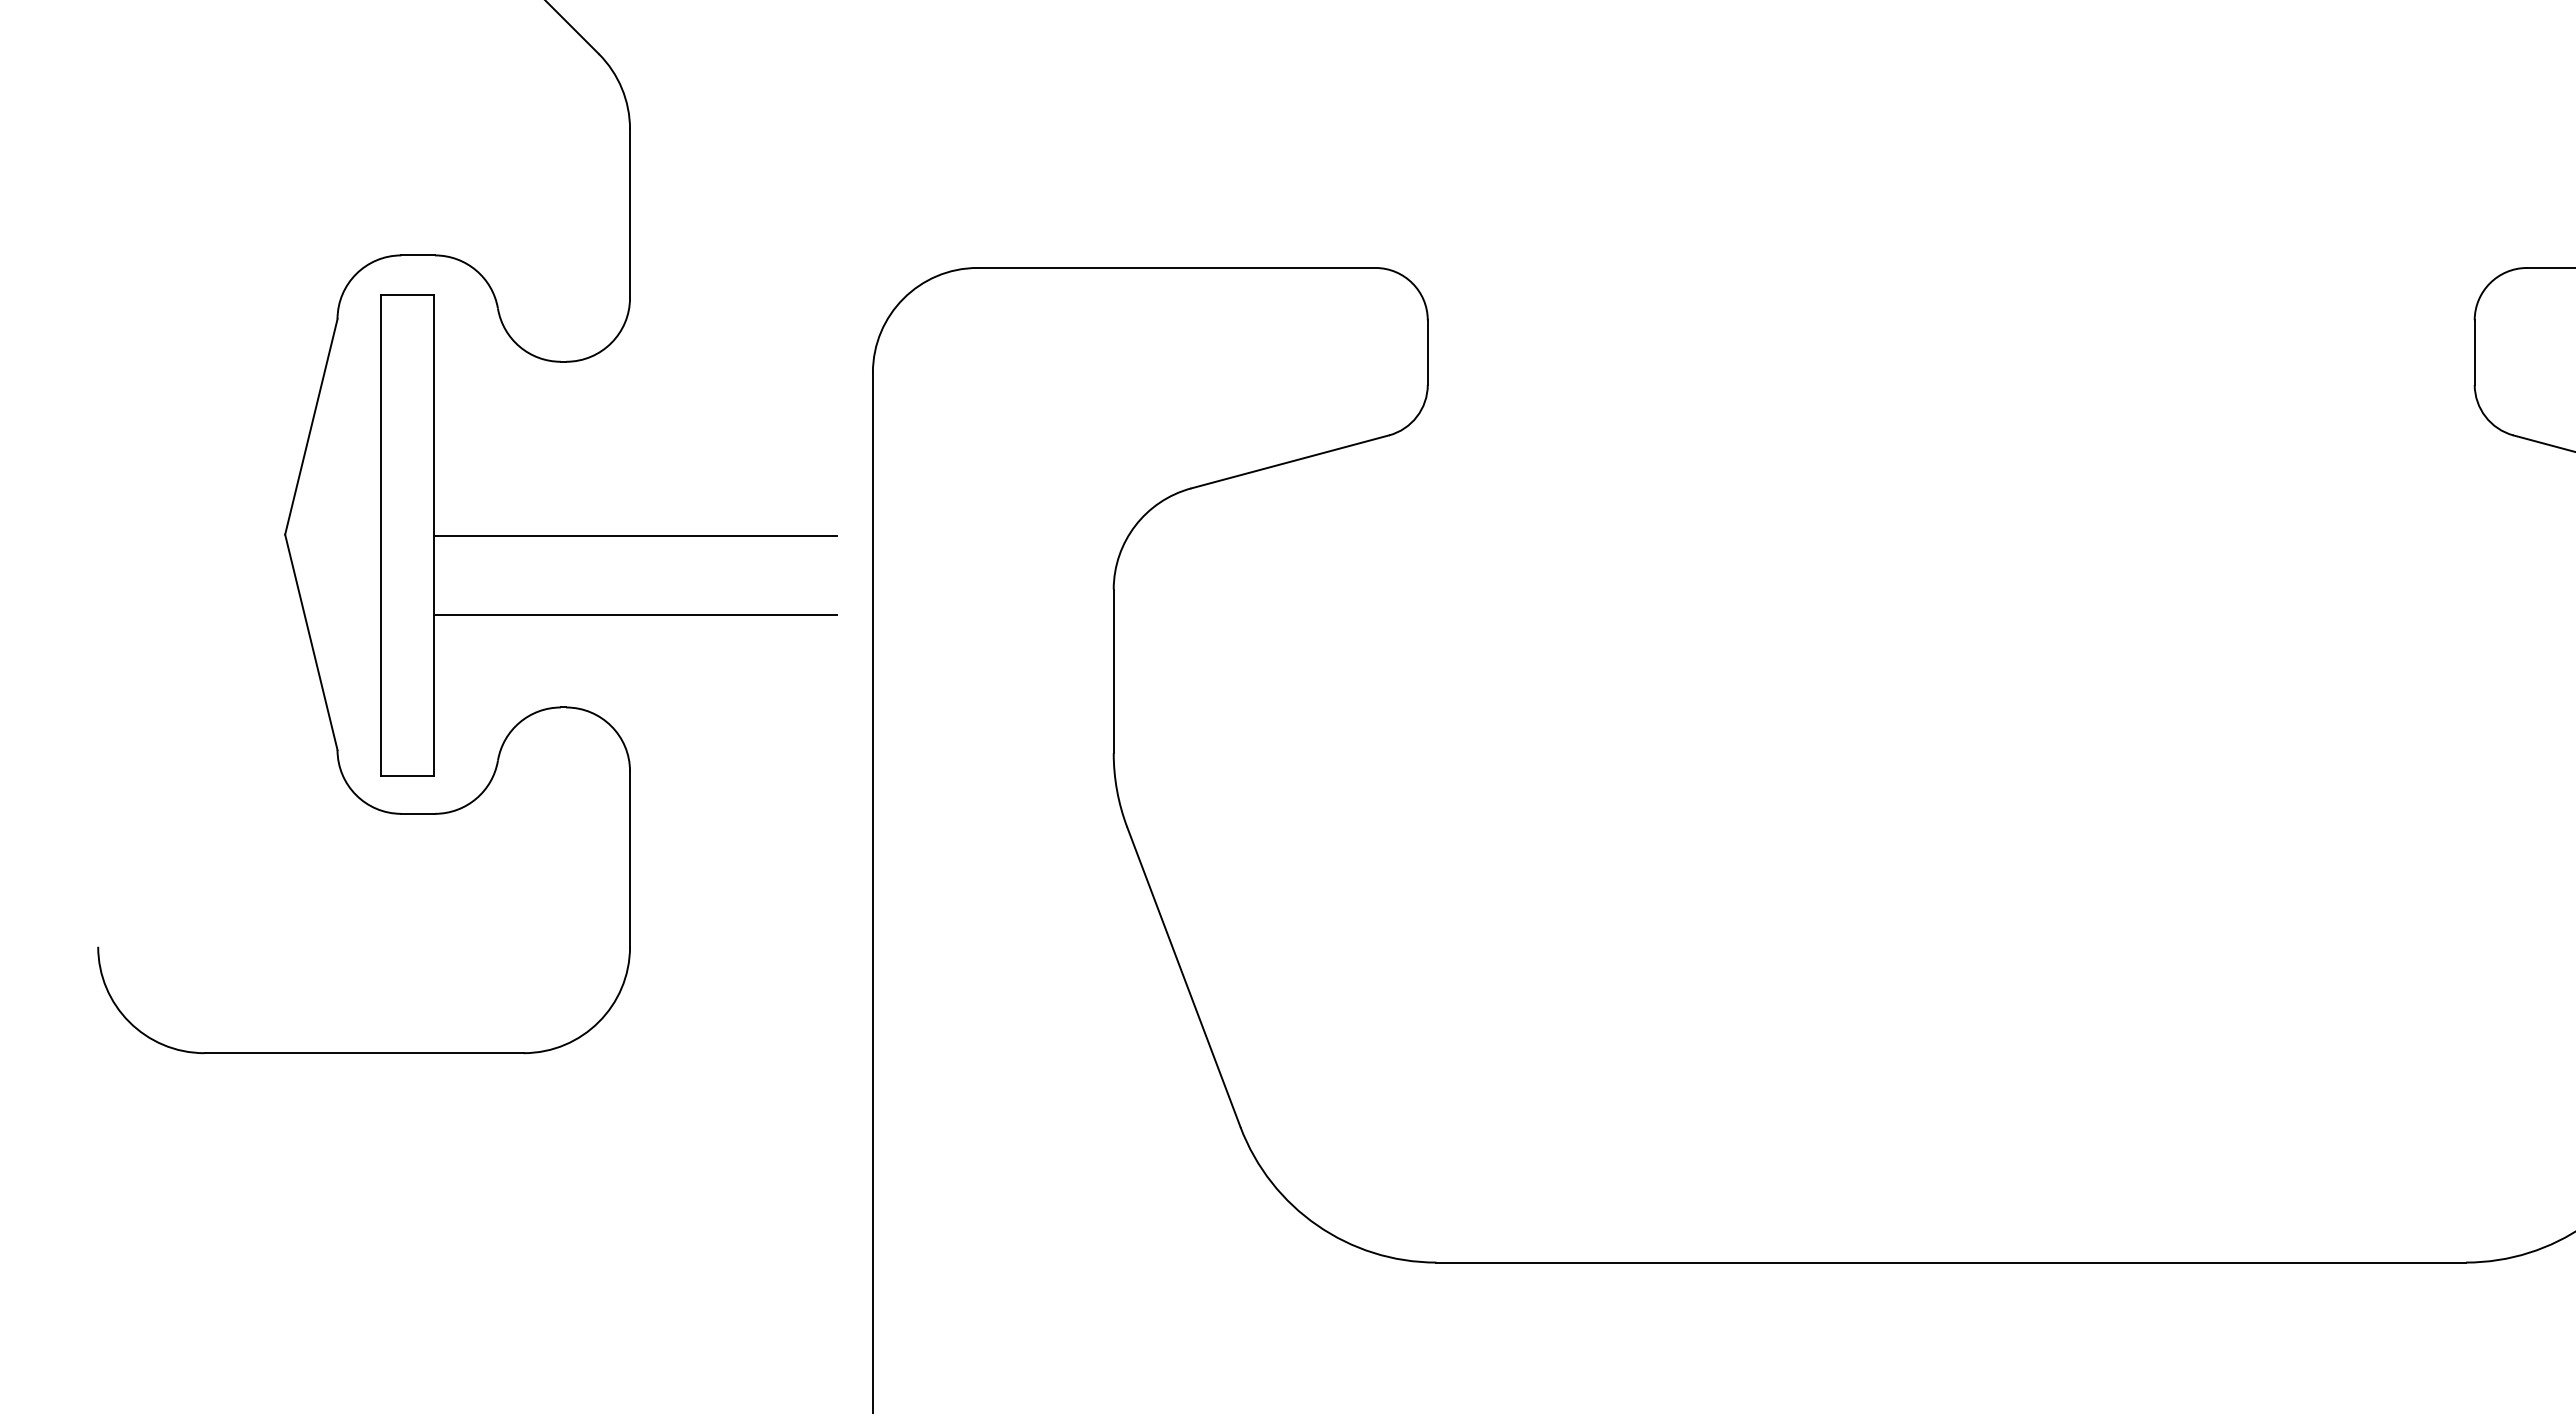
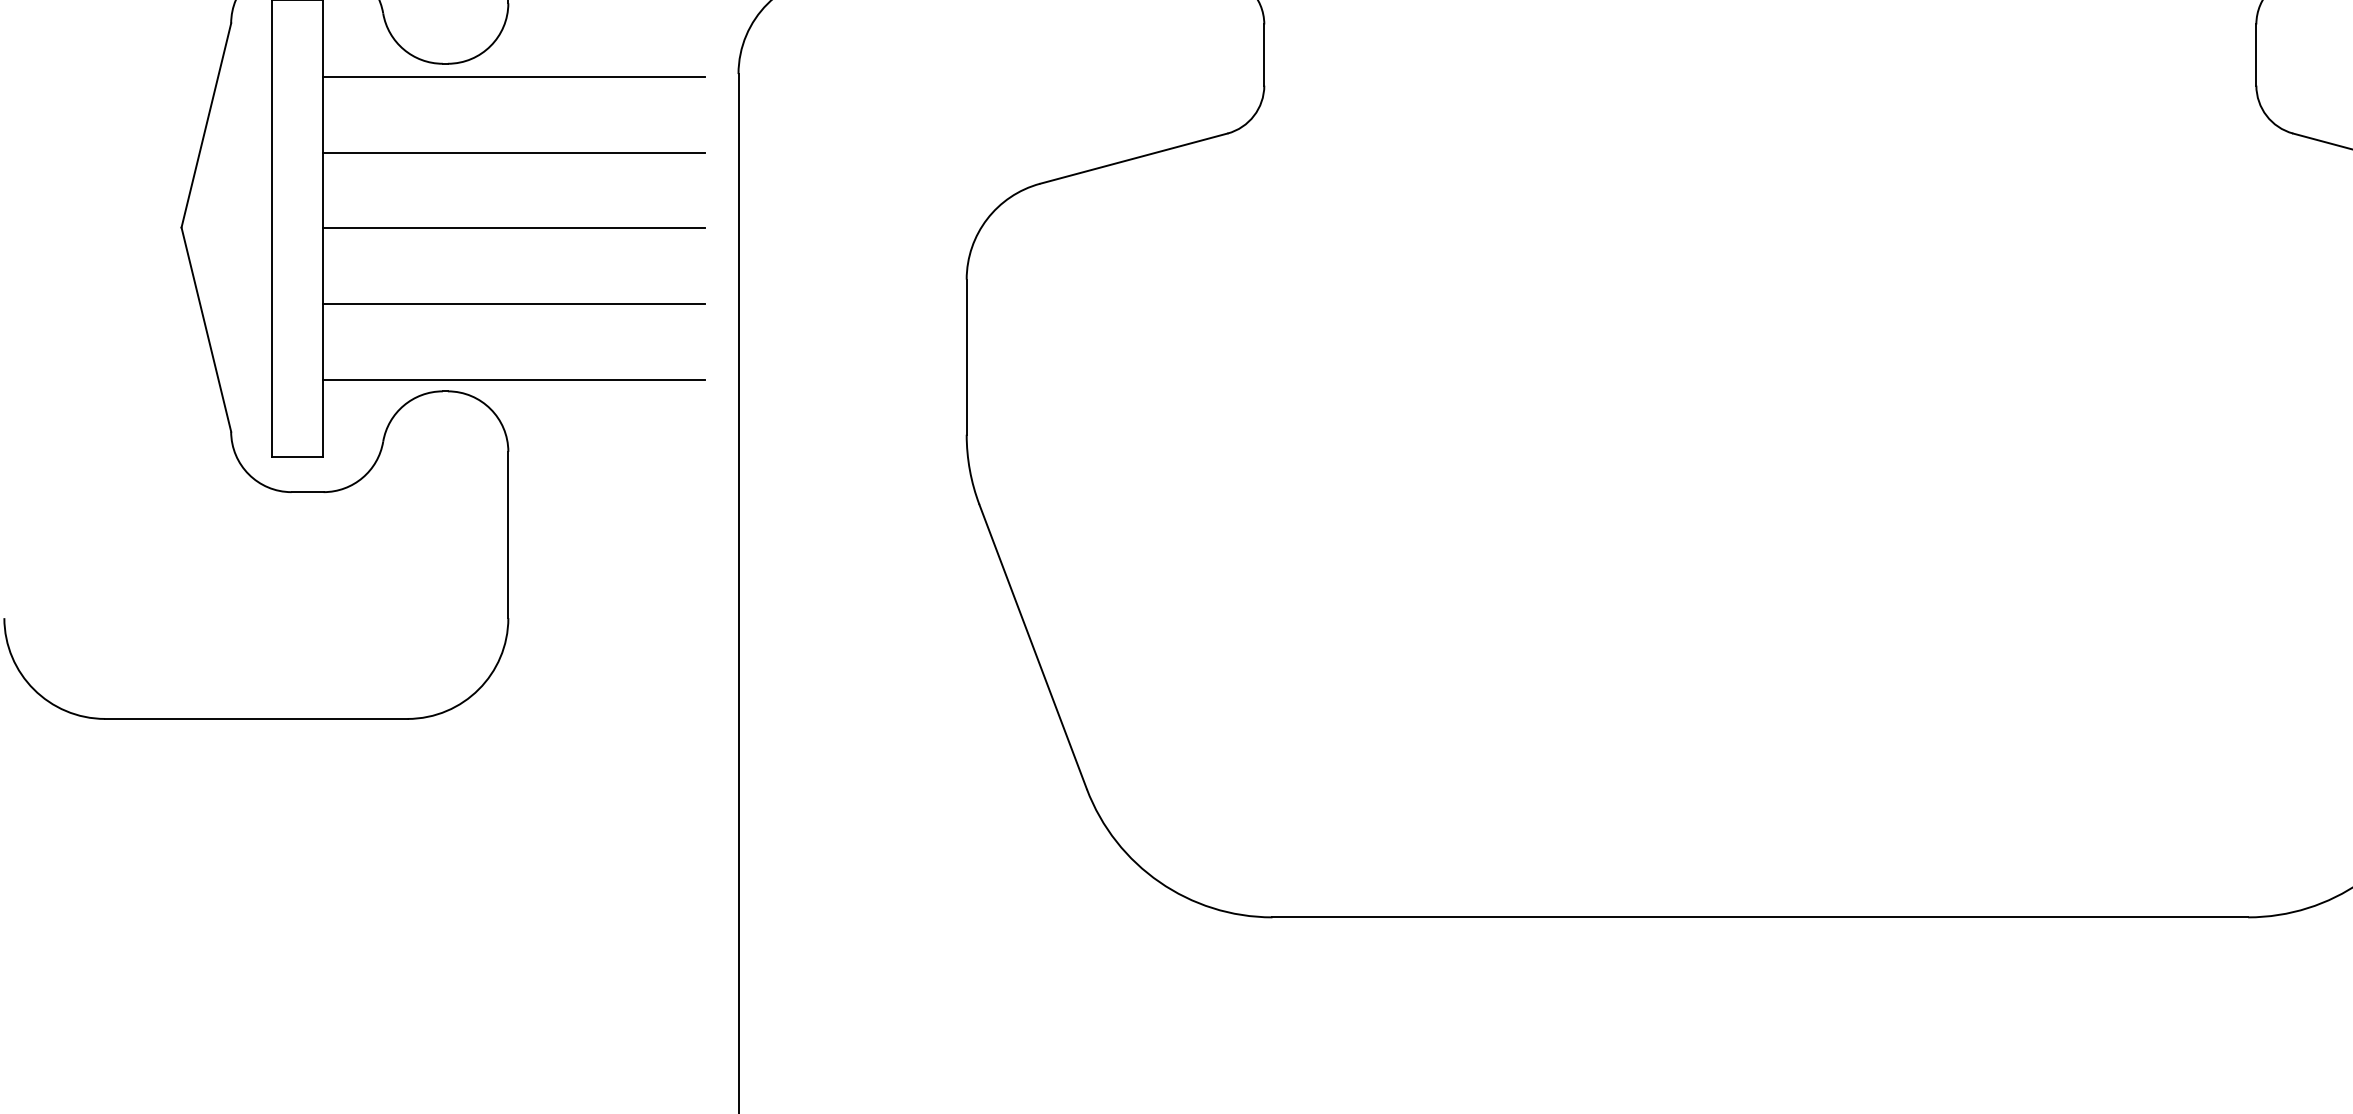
line: (635, 376) -> (513, 77), added
line: (635, 455) -> (513, 152), added
line: (635, 695) -> (513, 380), added

